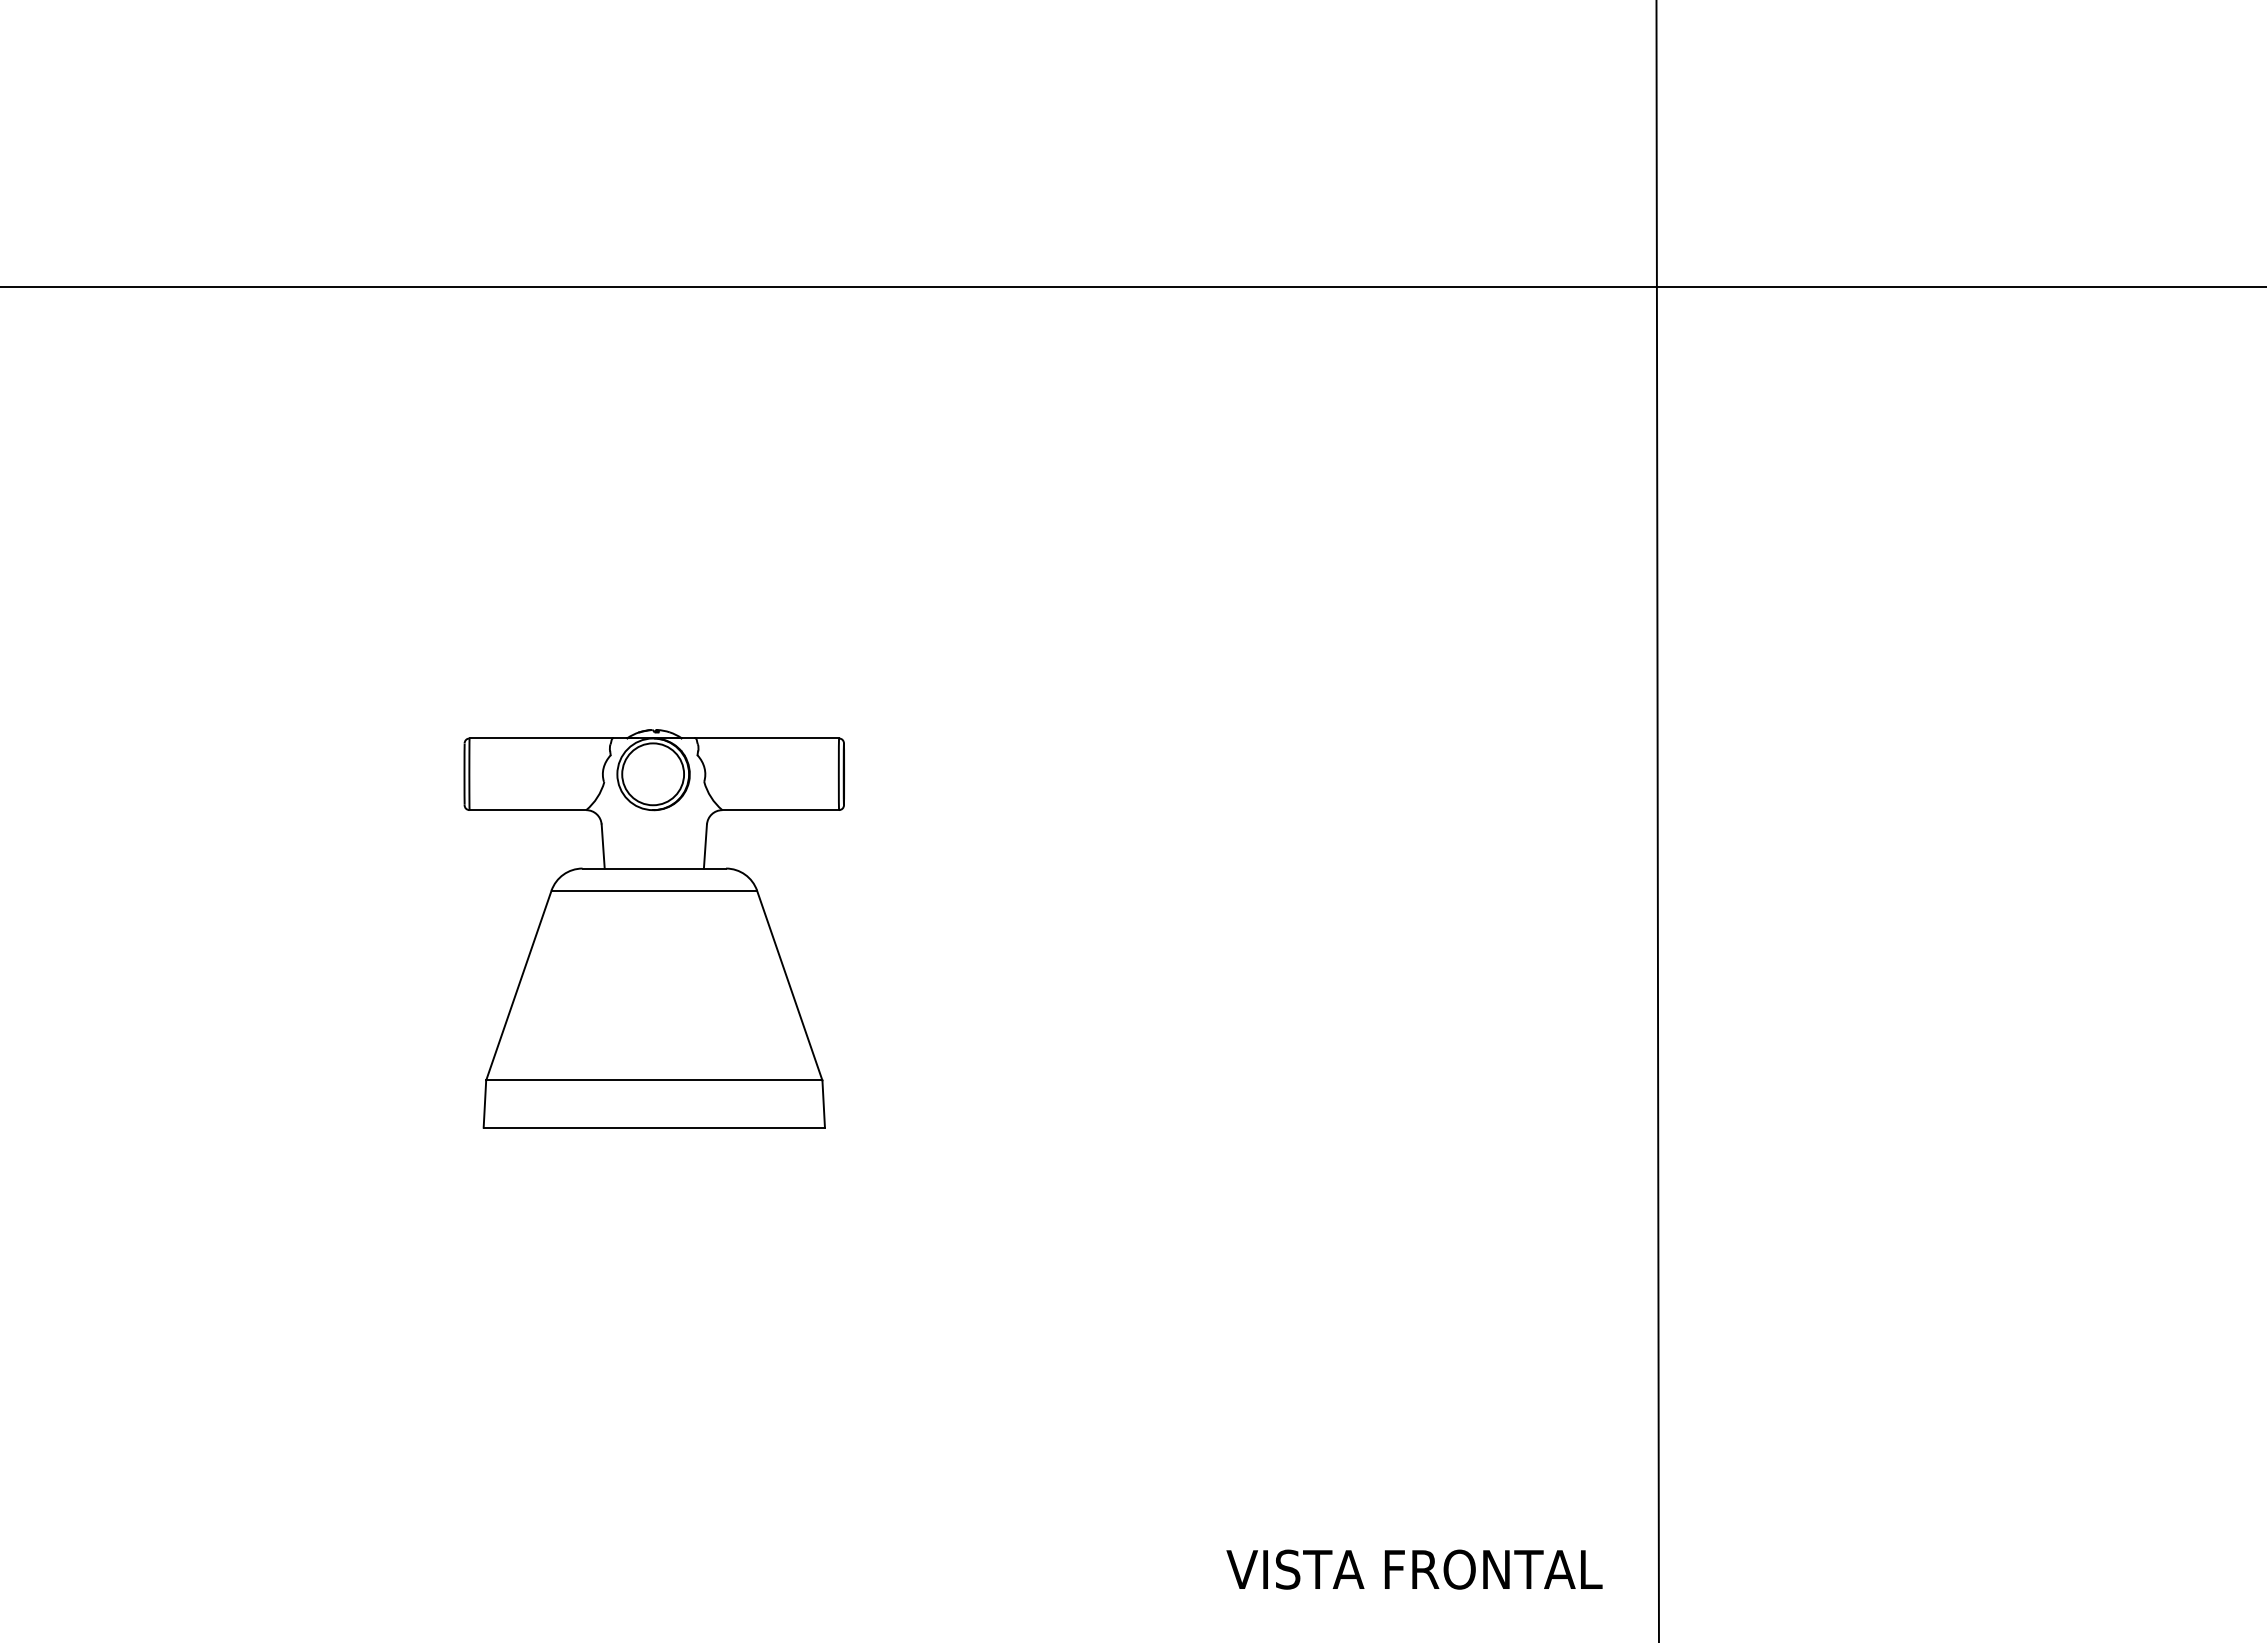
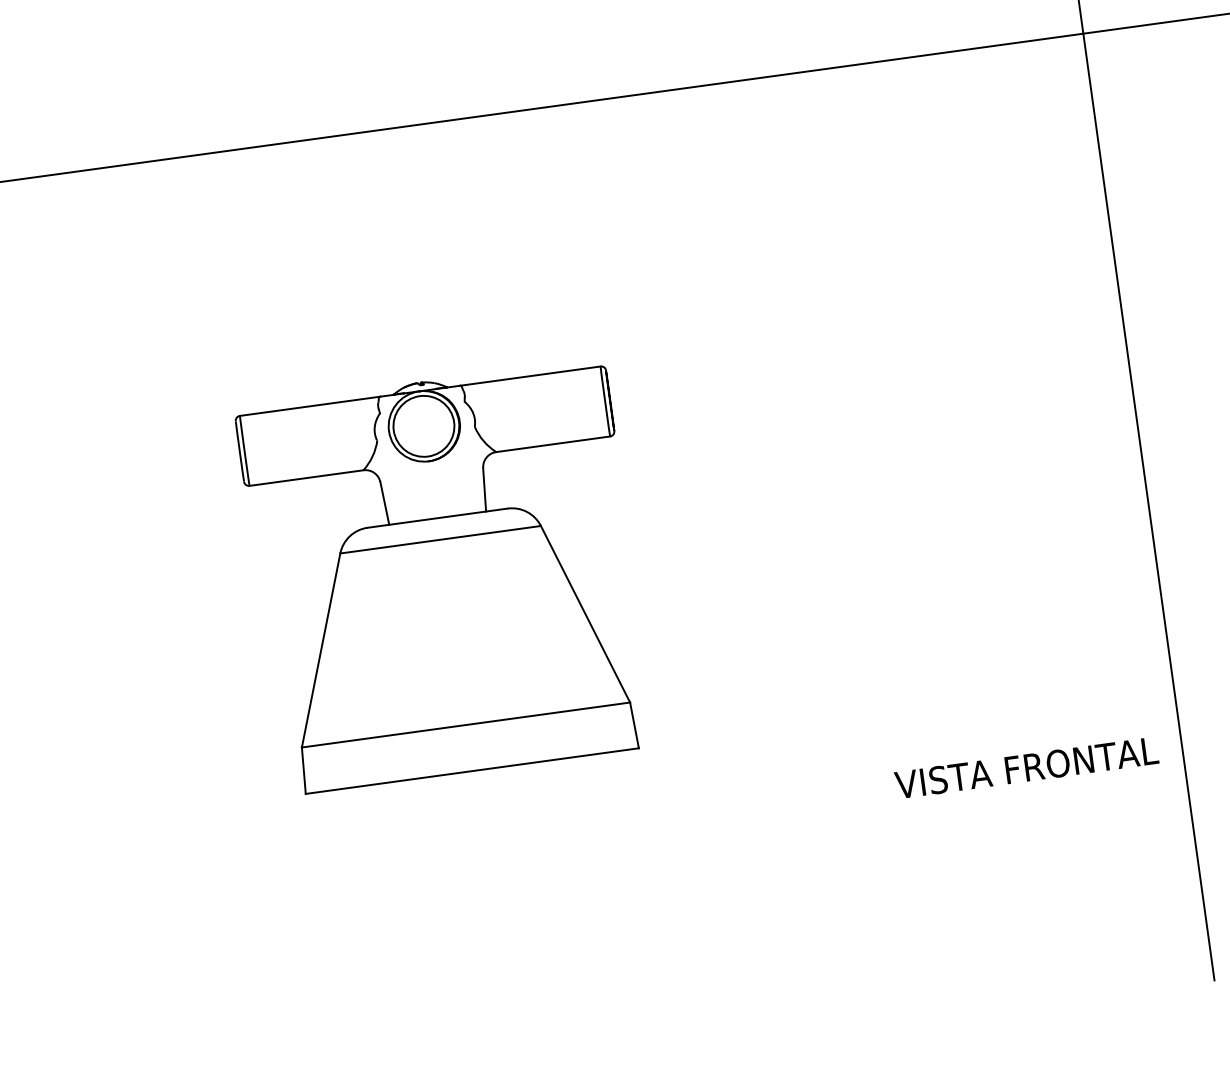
part: (653, 928) -> (445, 576), size x1.4
text: (1414, 1569) -> (1026, 767), moved

